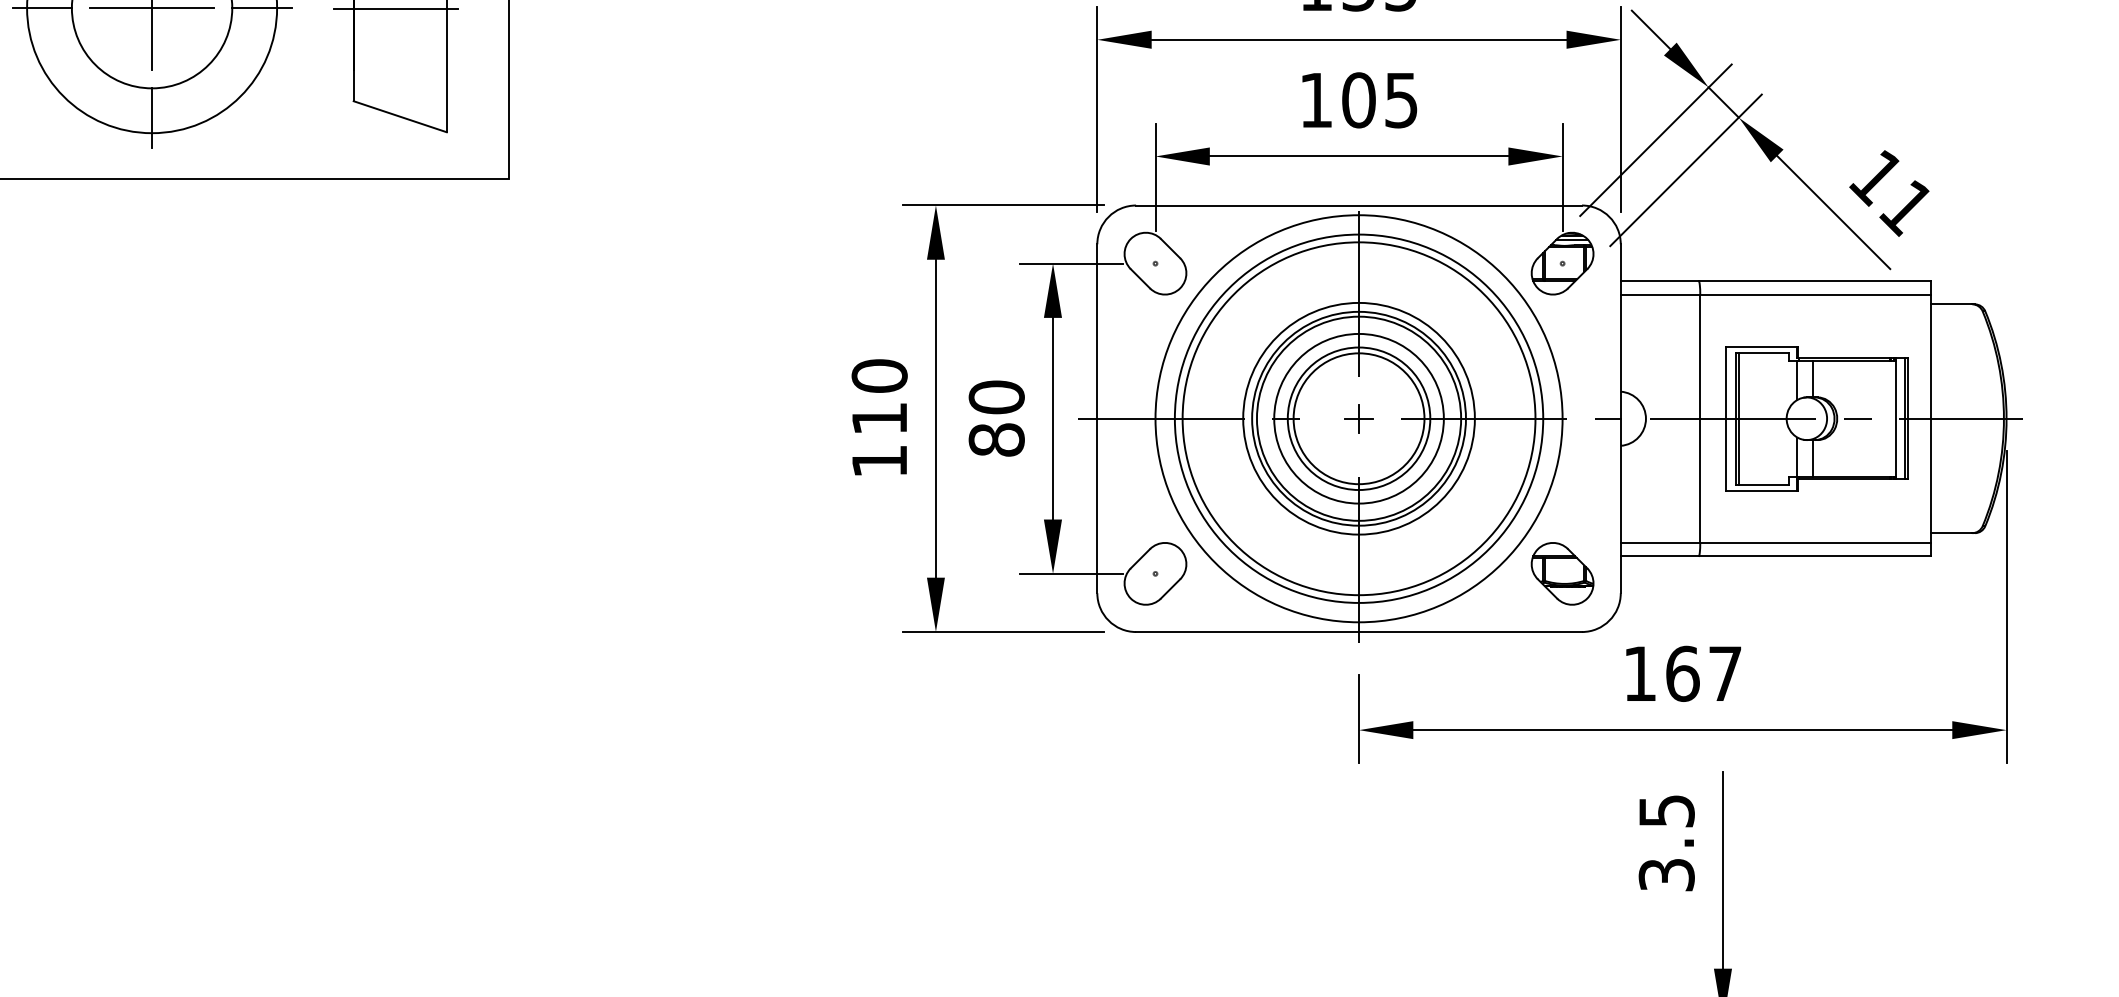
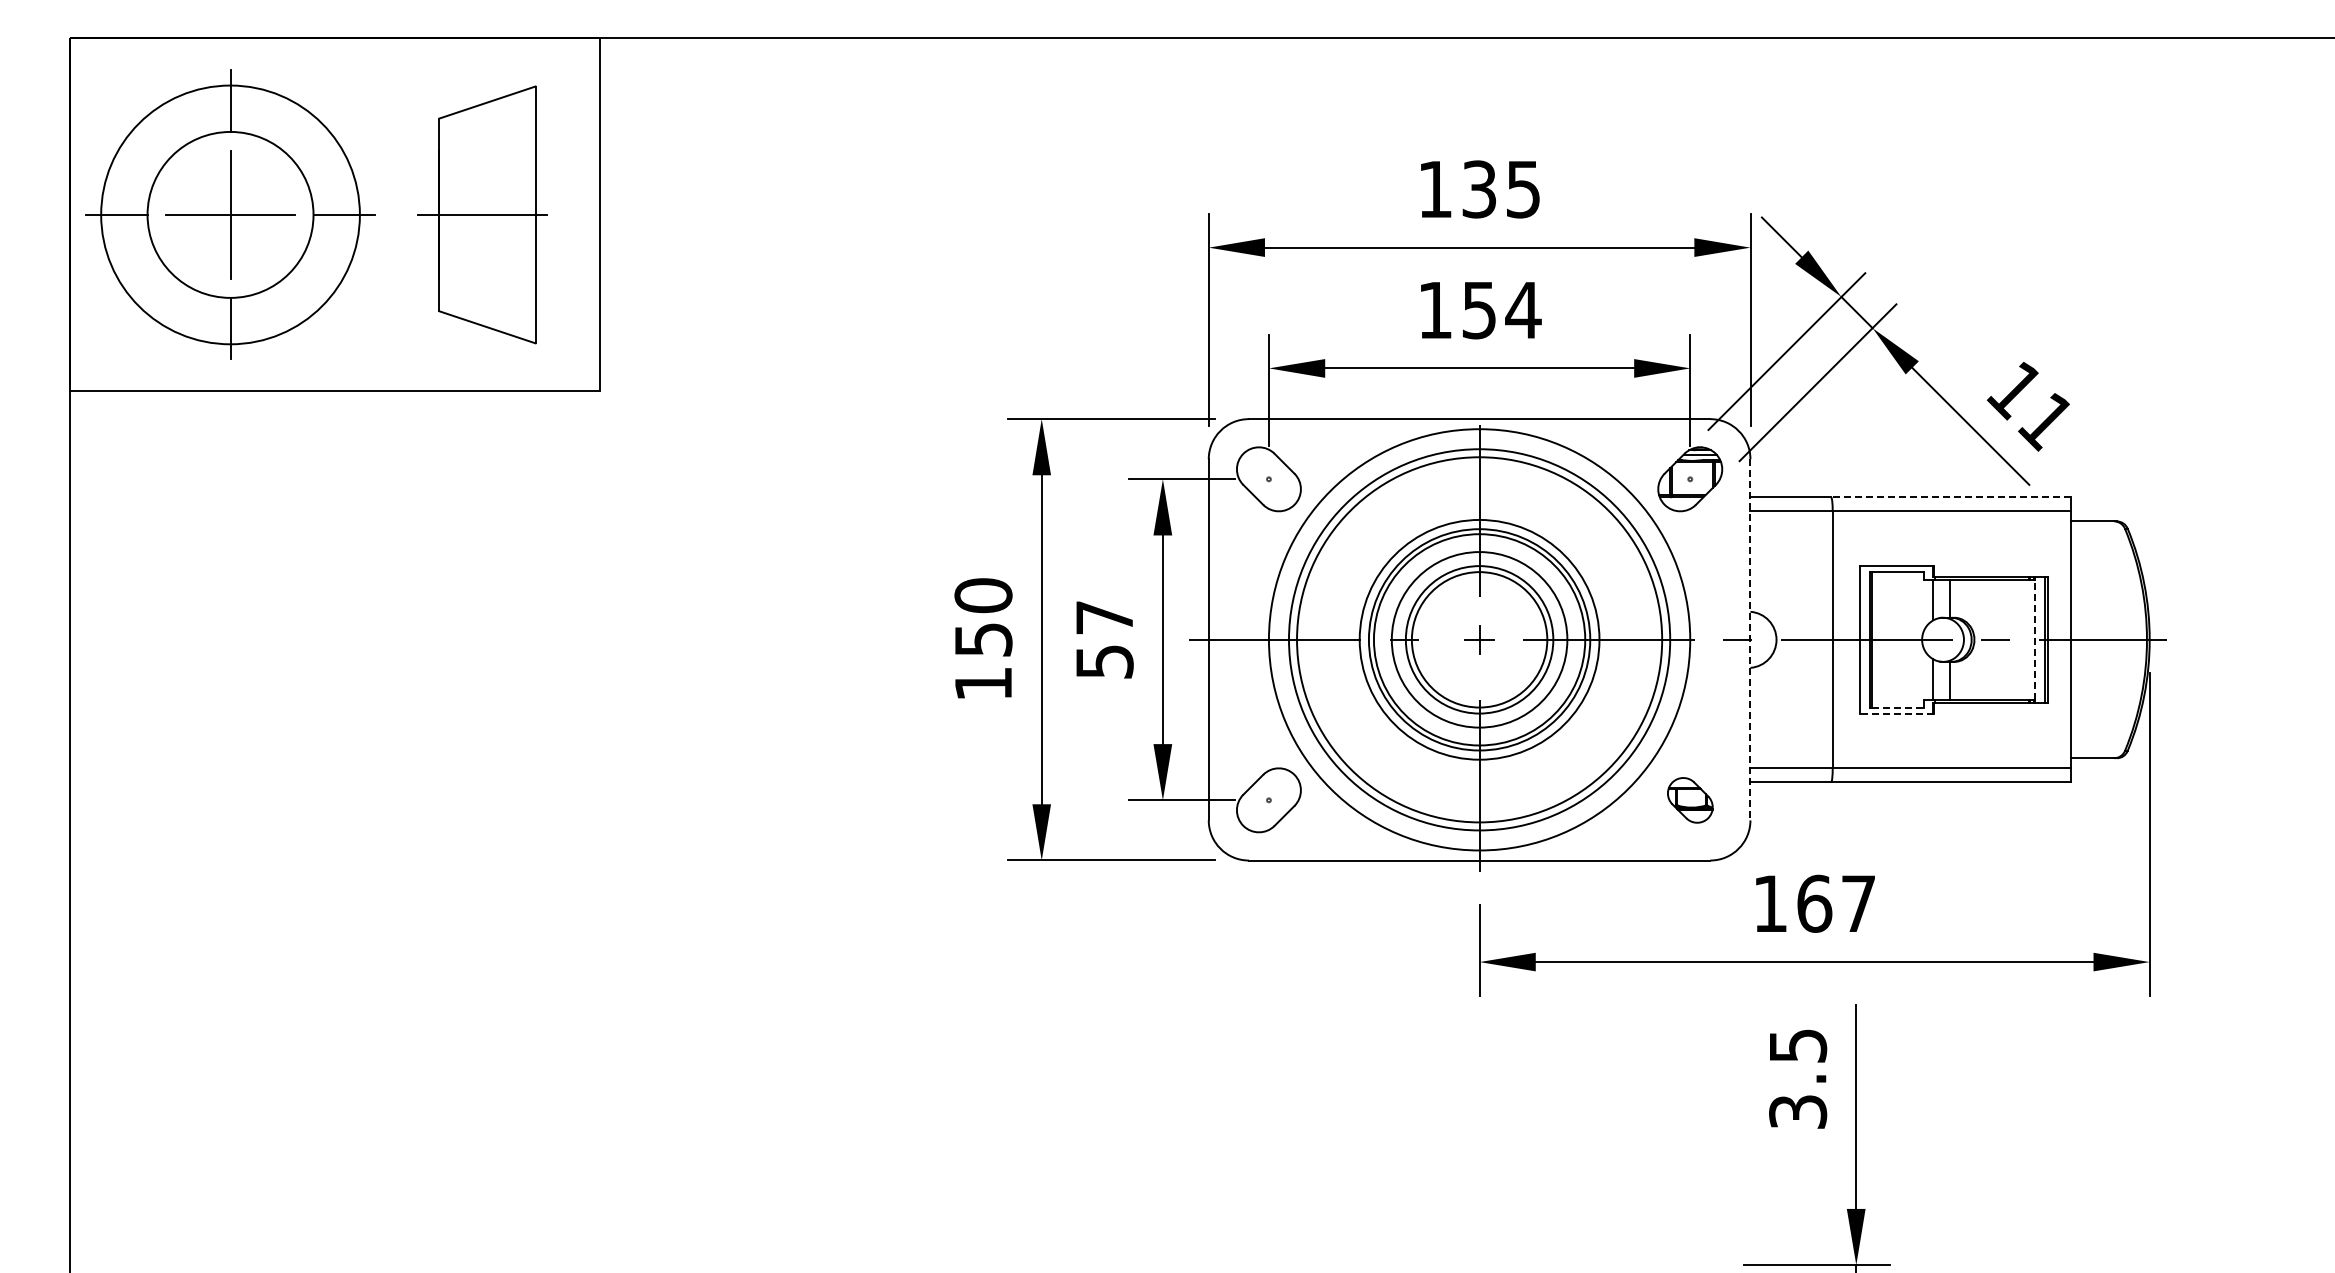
text: (1380, 100) -> (1501, 310), 105 -> 154
line: (1814, 281) -> (1950, 497), solid -> dashed
text: (879, 418) -> (983, 639), 110 -> 150
text: (996, 418) -> (1104, 639), 80 -> 57
line: (1620, 418) -> (1750, 639), solid -> dashed
line: (1895, 418) -> (2034, 639), solid -> dashed
line: (1763, 485) -> (1898, 708), solid -> dashed
line: (1761, 490) -> (1896, 714), solid -> dashed
part: (1562, 574) -> (1690, 800), size x0.7

